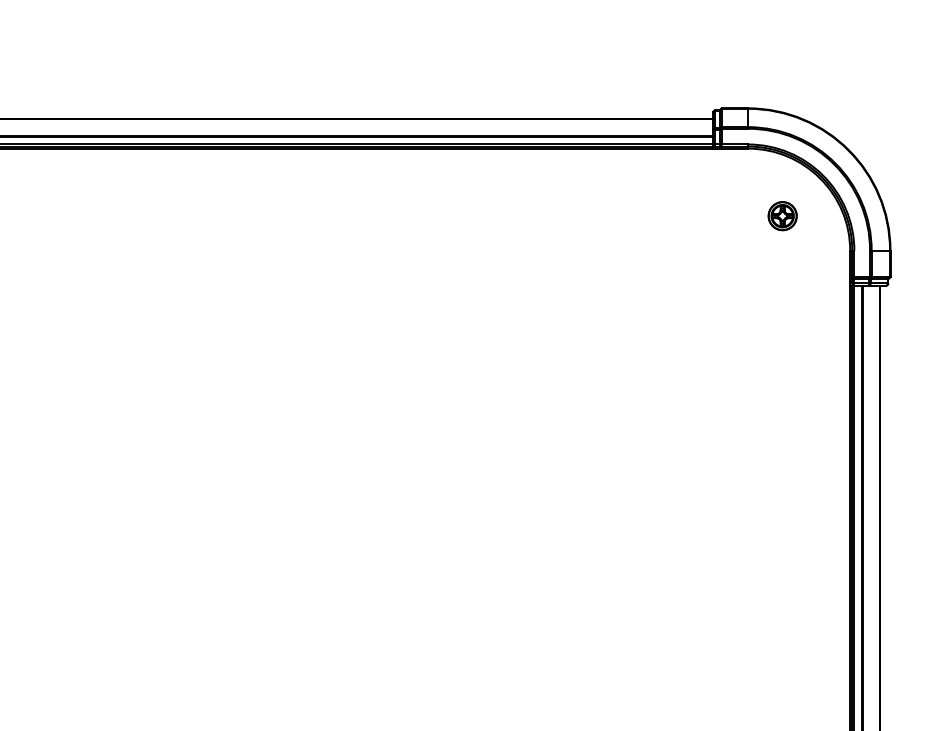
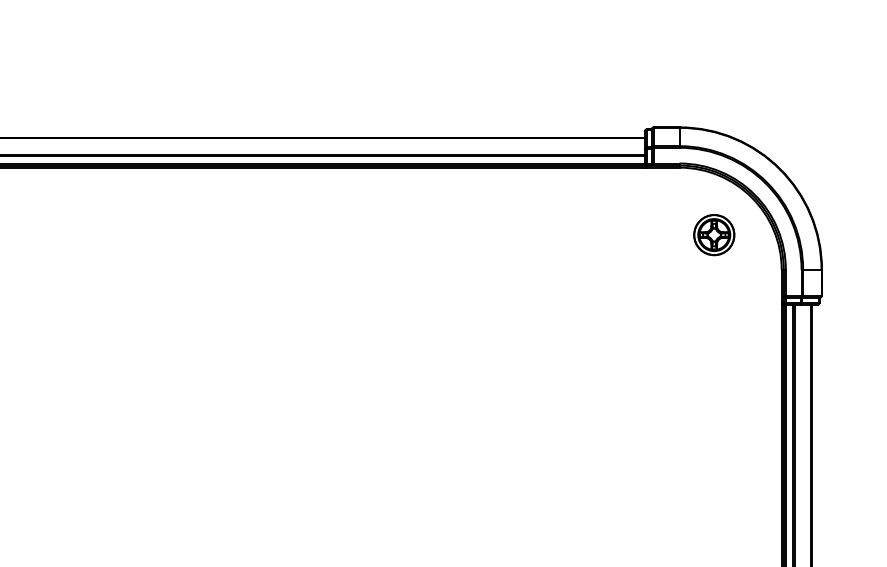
part: (782, 216) -> (713, 235), size x1.43

